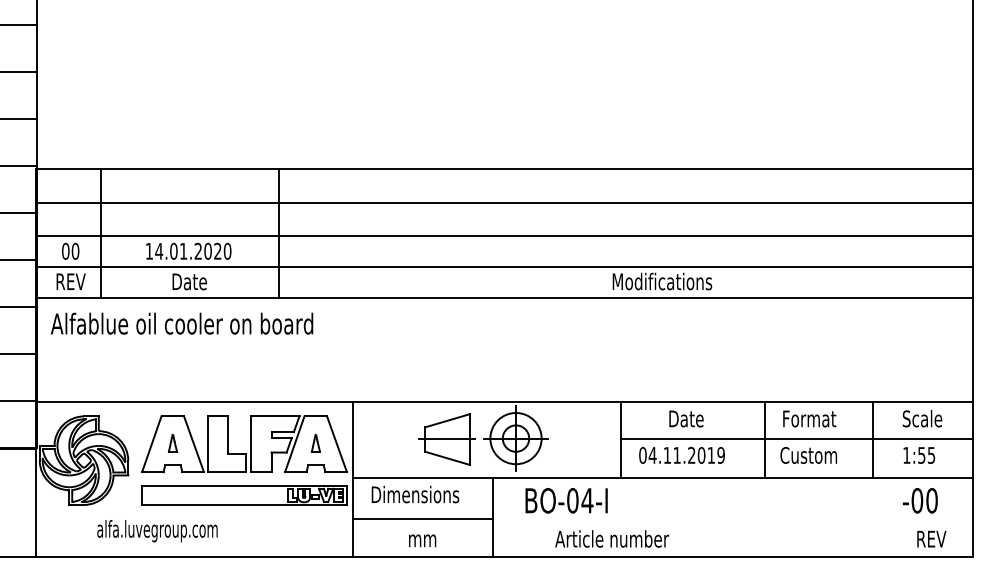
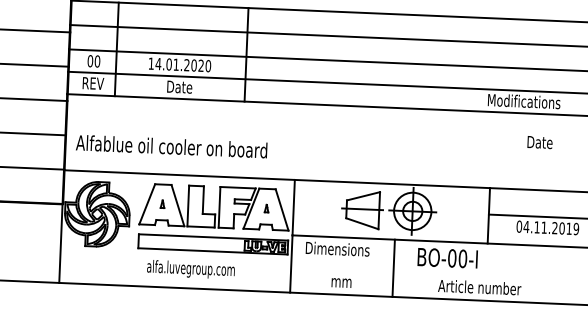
text: (182, 323) -> (172, 146), moved
text: (686, 418) -> (540, 142), moved
part: (172, 442) -> (162, 203), size x0.6
part: (315, 442) -> (266, 208), size x0.6
text: (681, 455) -> (547, 227), moved
text: (587, 500) -> (462, 258), BO-04-I -> BO-00-I
line: (422, 518) -> (342, 266), removed
text: (157, 531) -> (190, 269), moved

